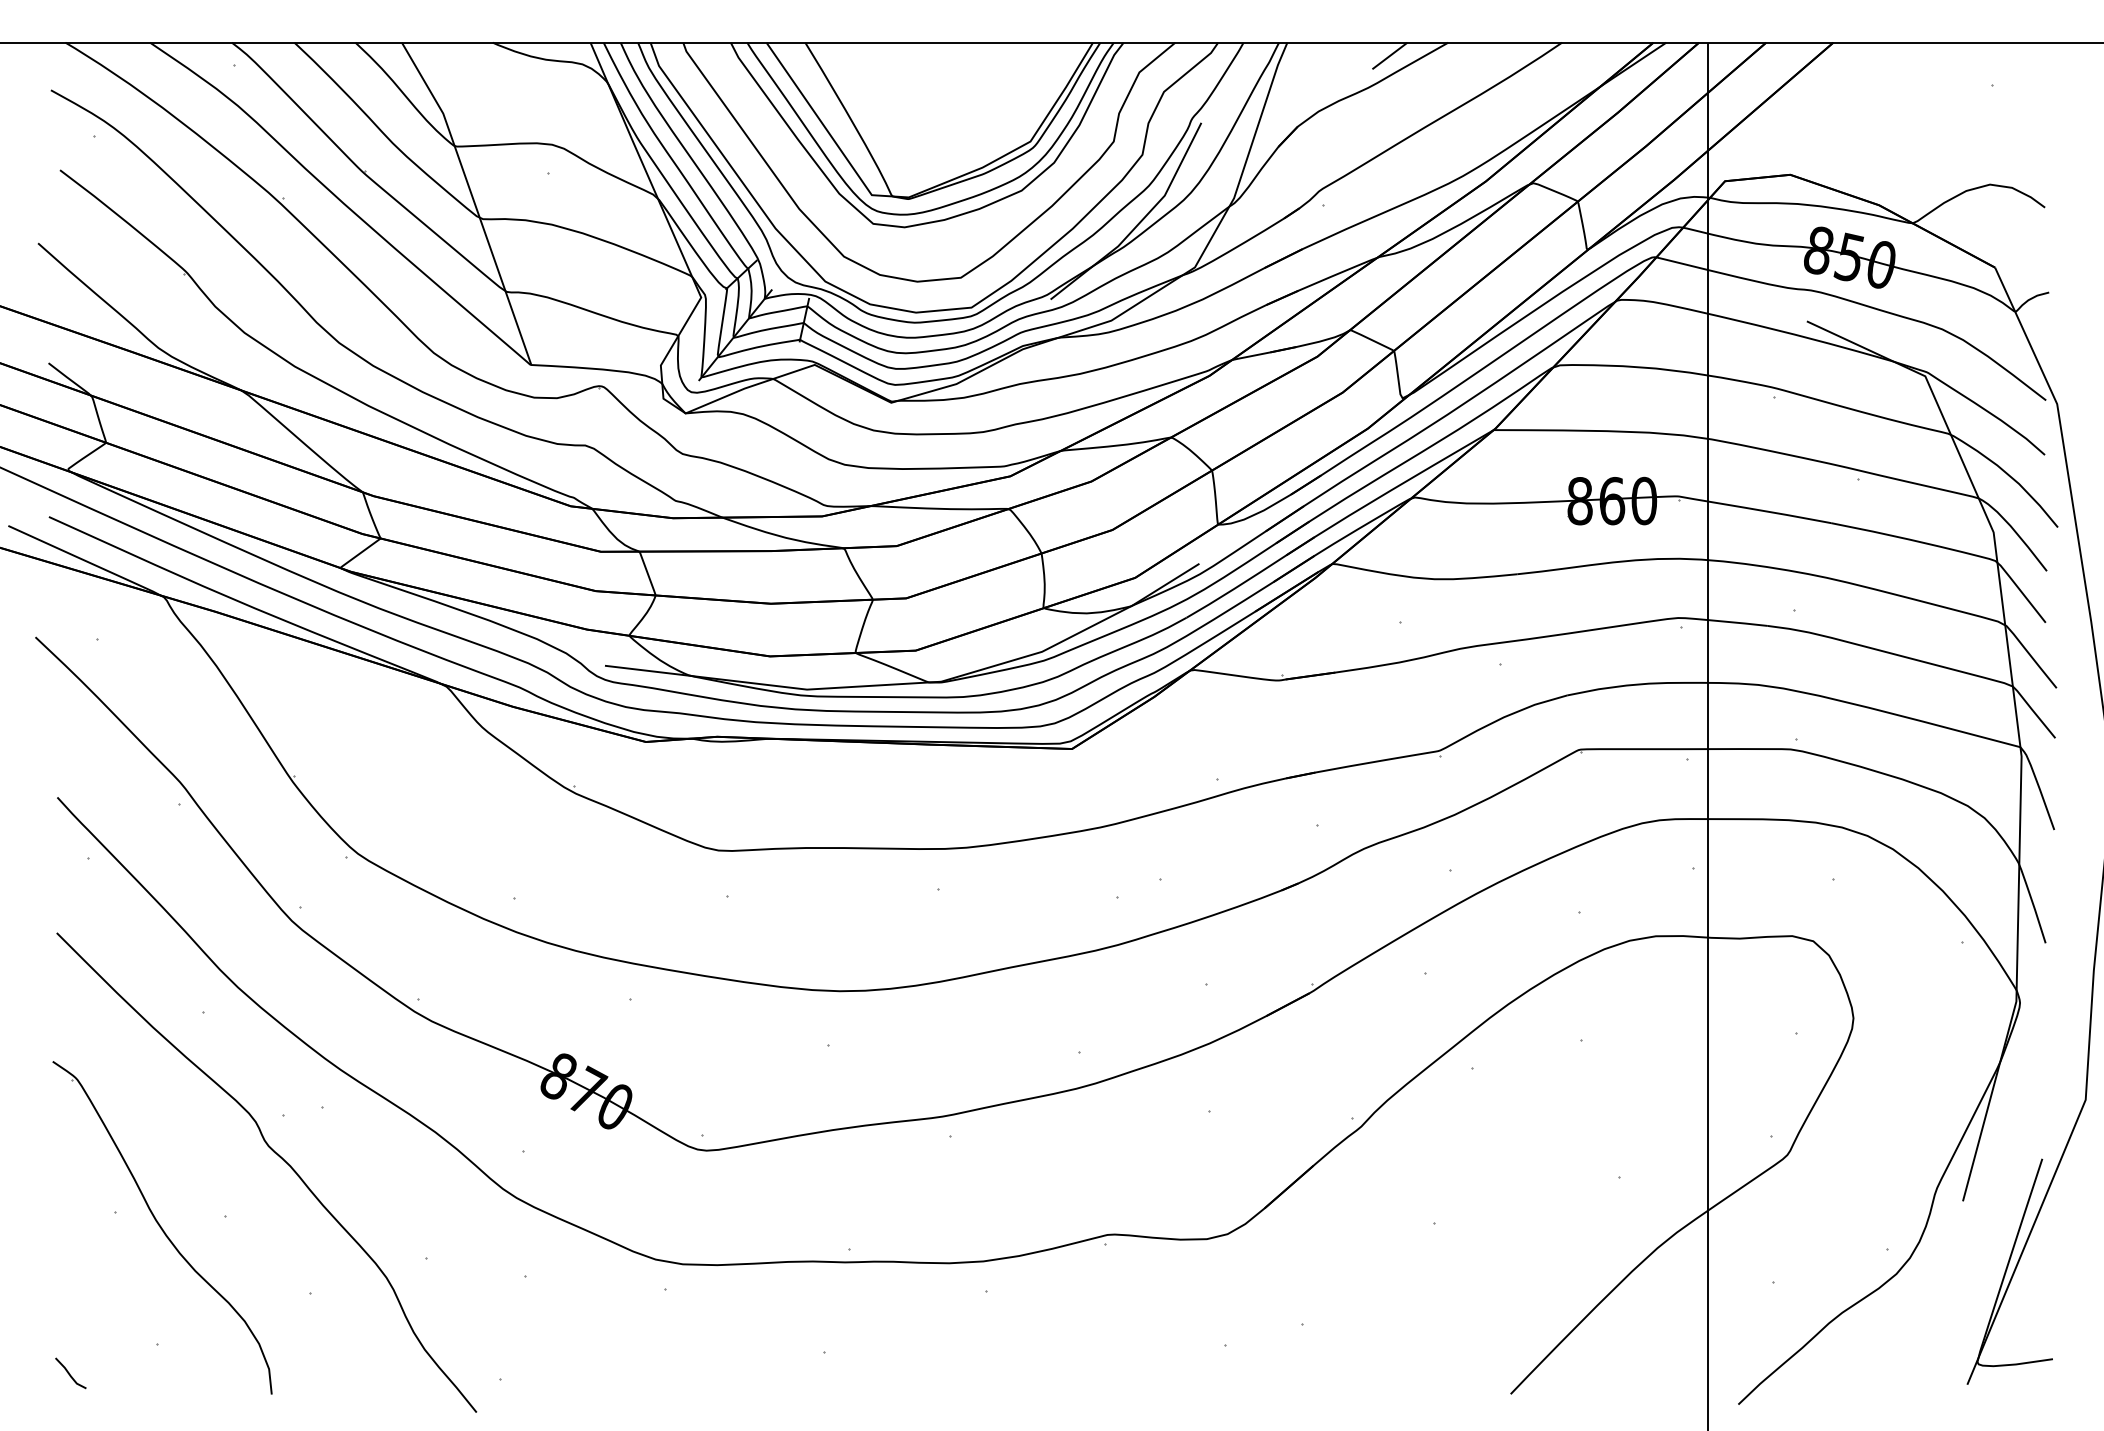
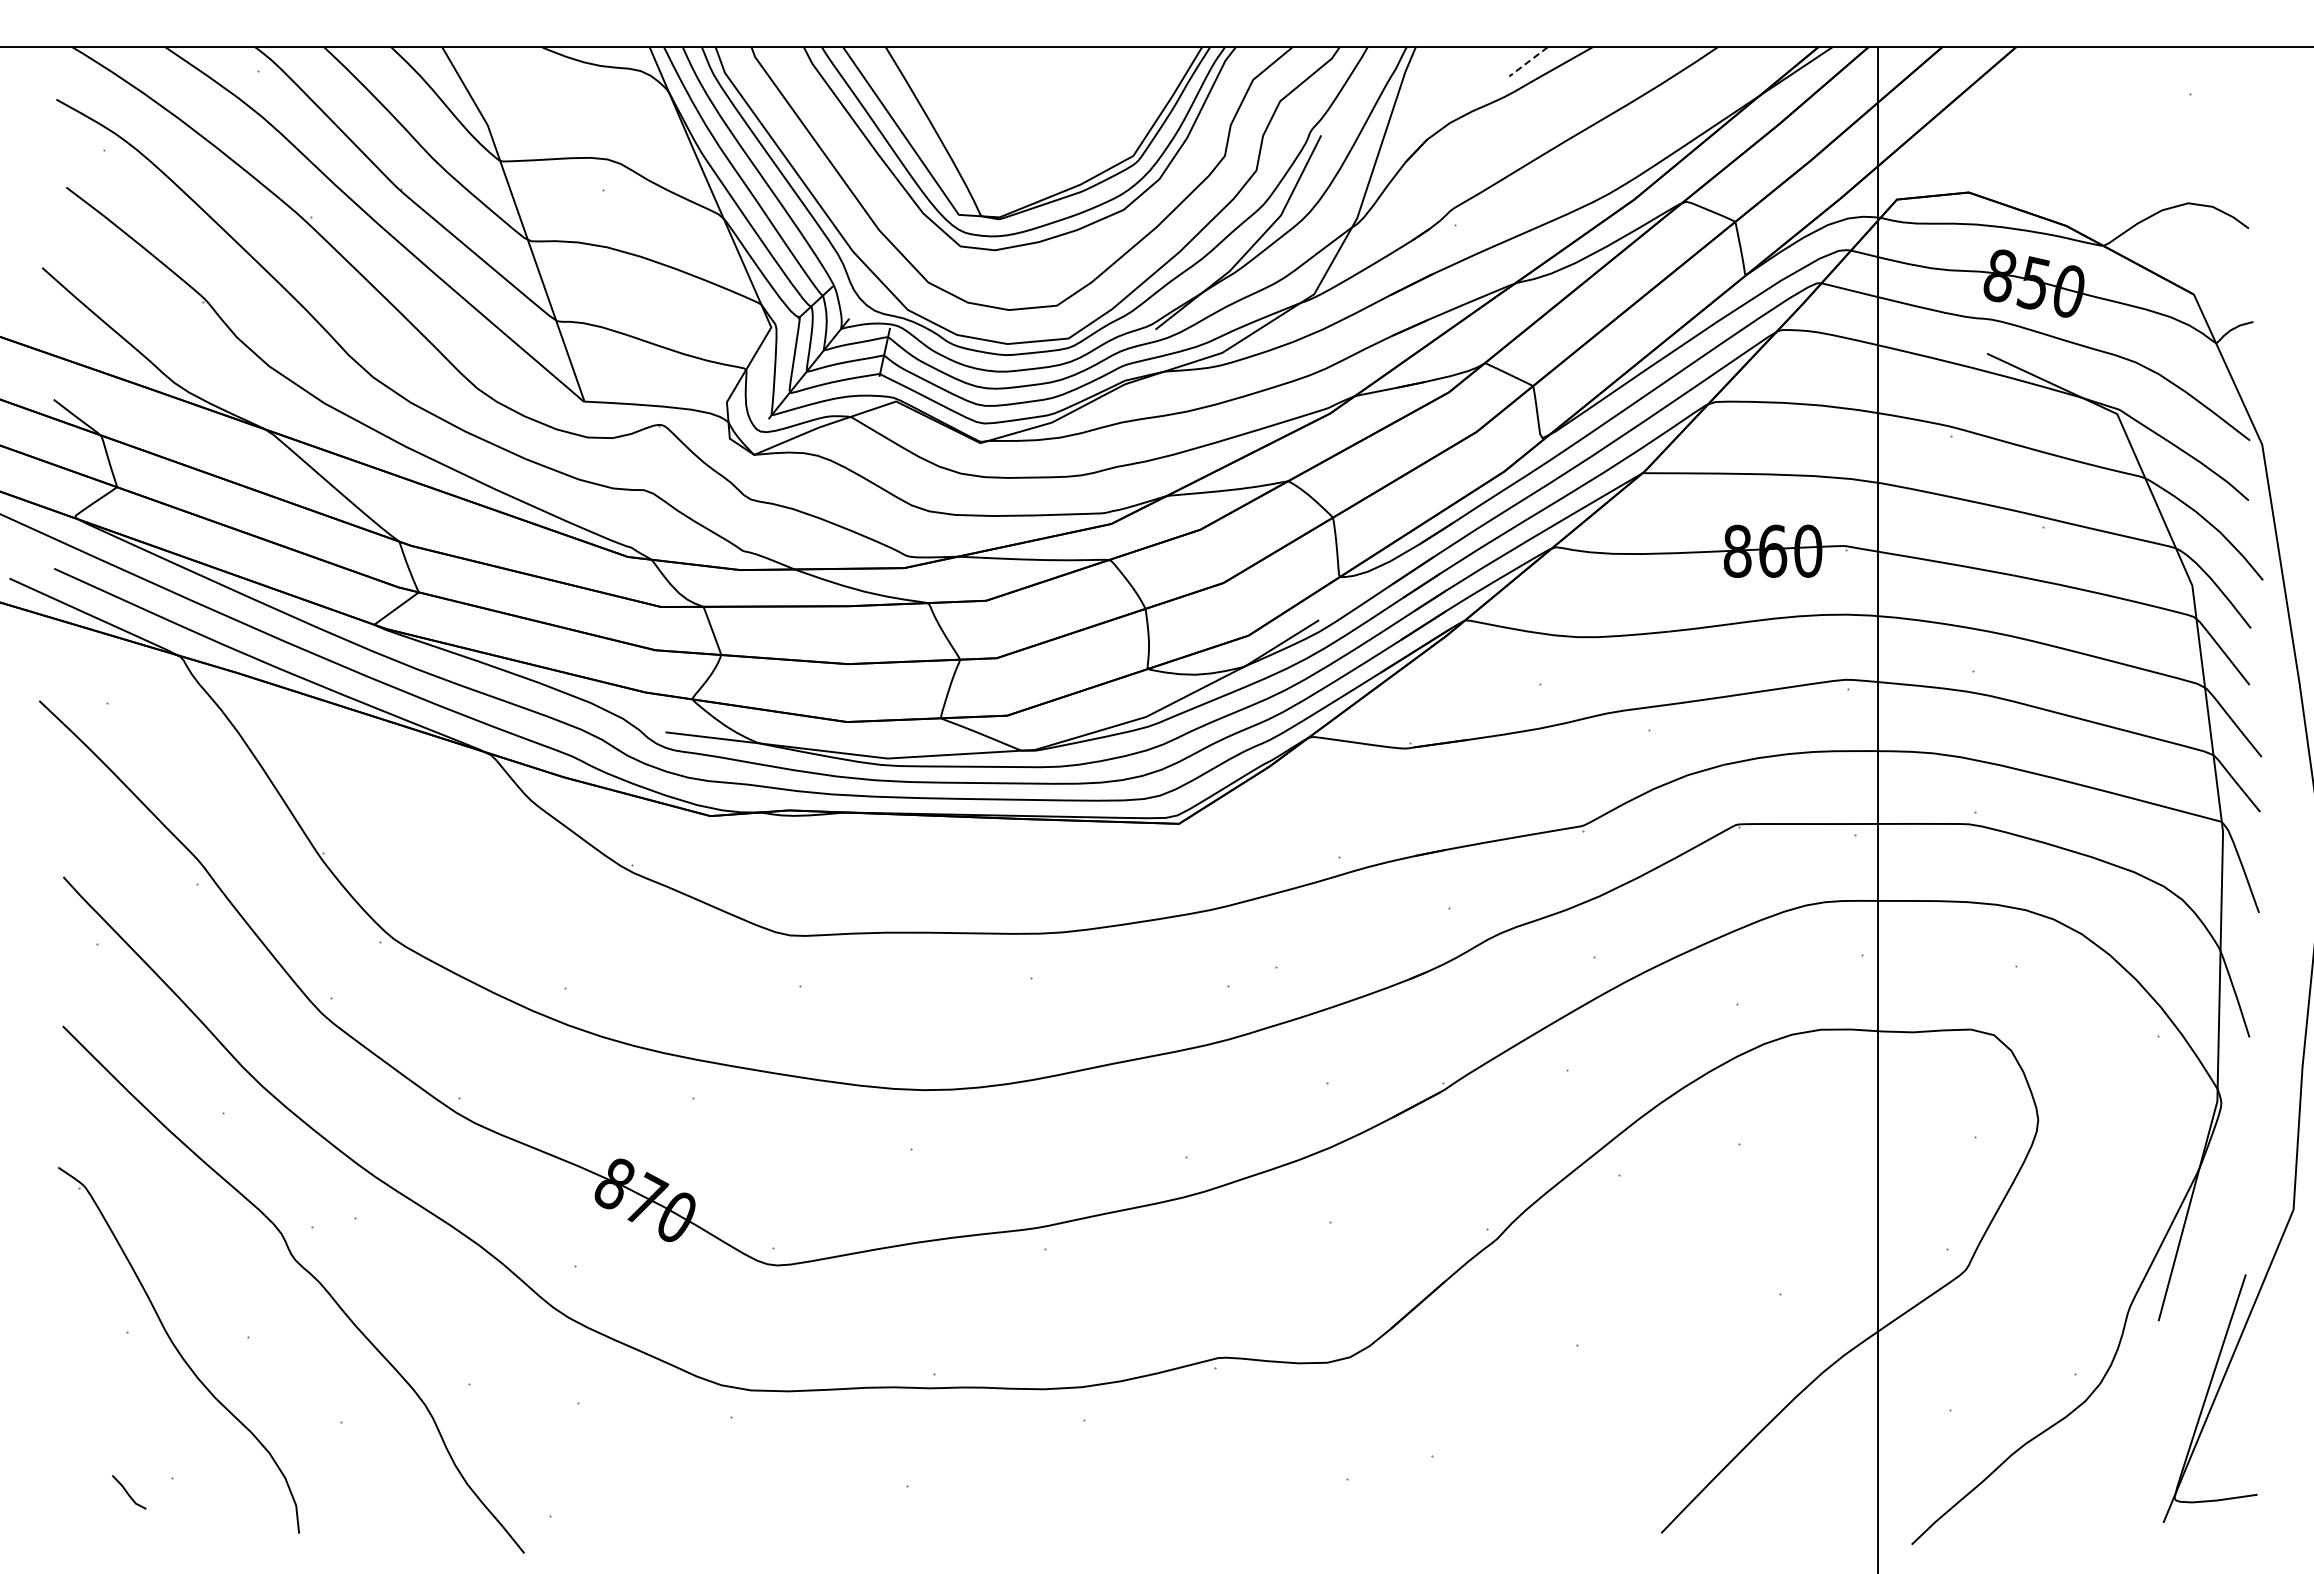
line: (1389, 56) -> (1528, 62), solid -> dashed
line: (70, 1373) -> (128, 1492), moved

